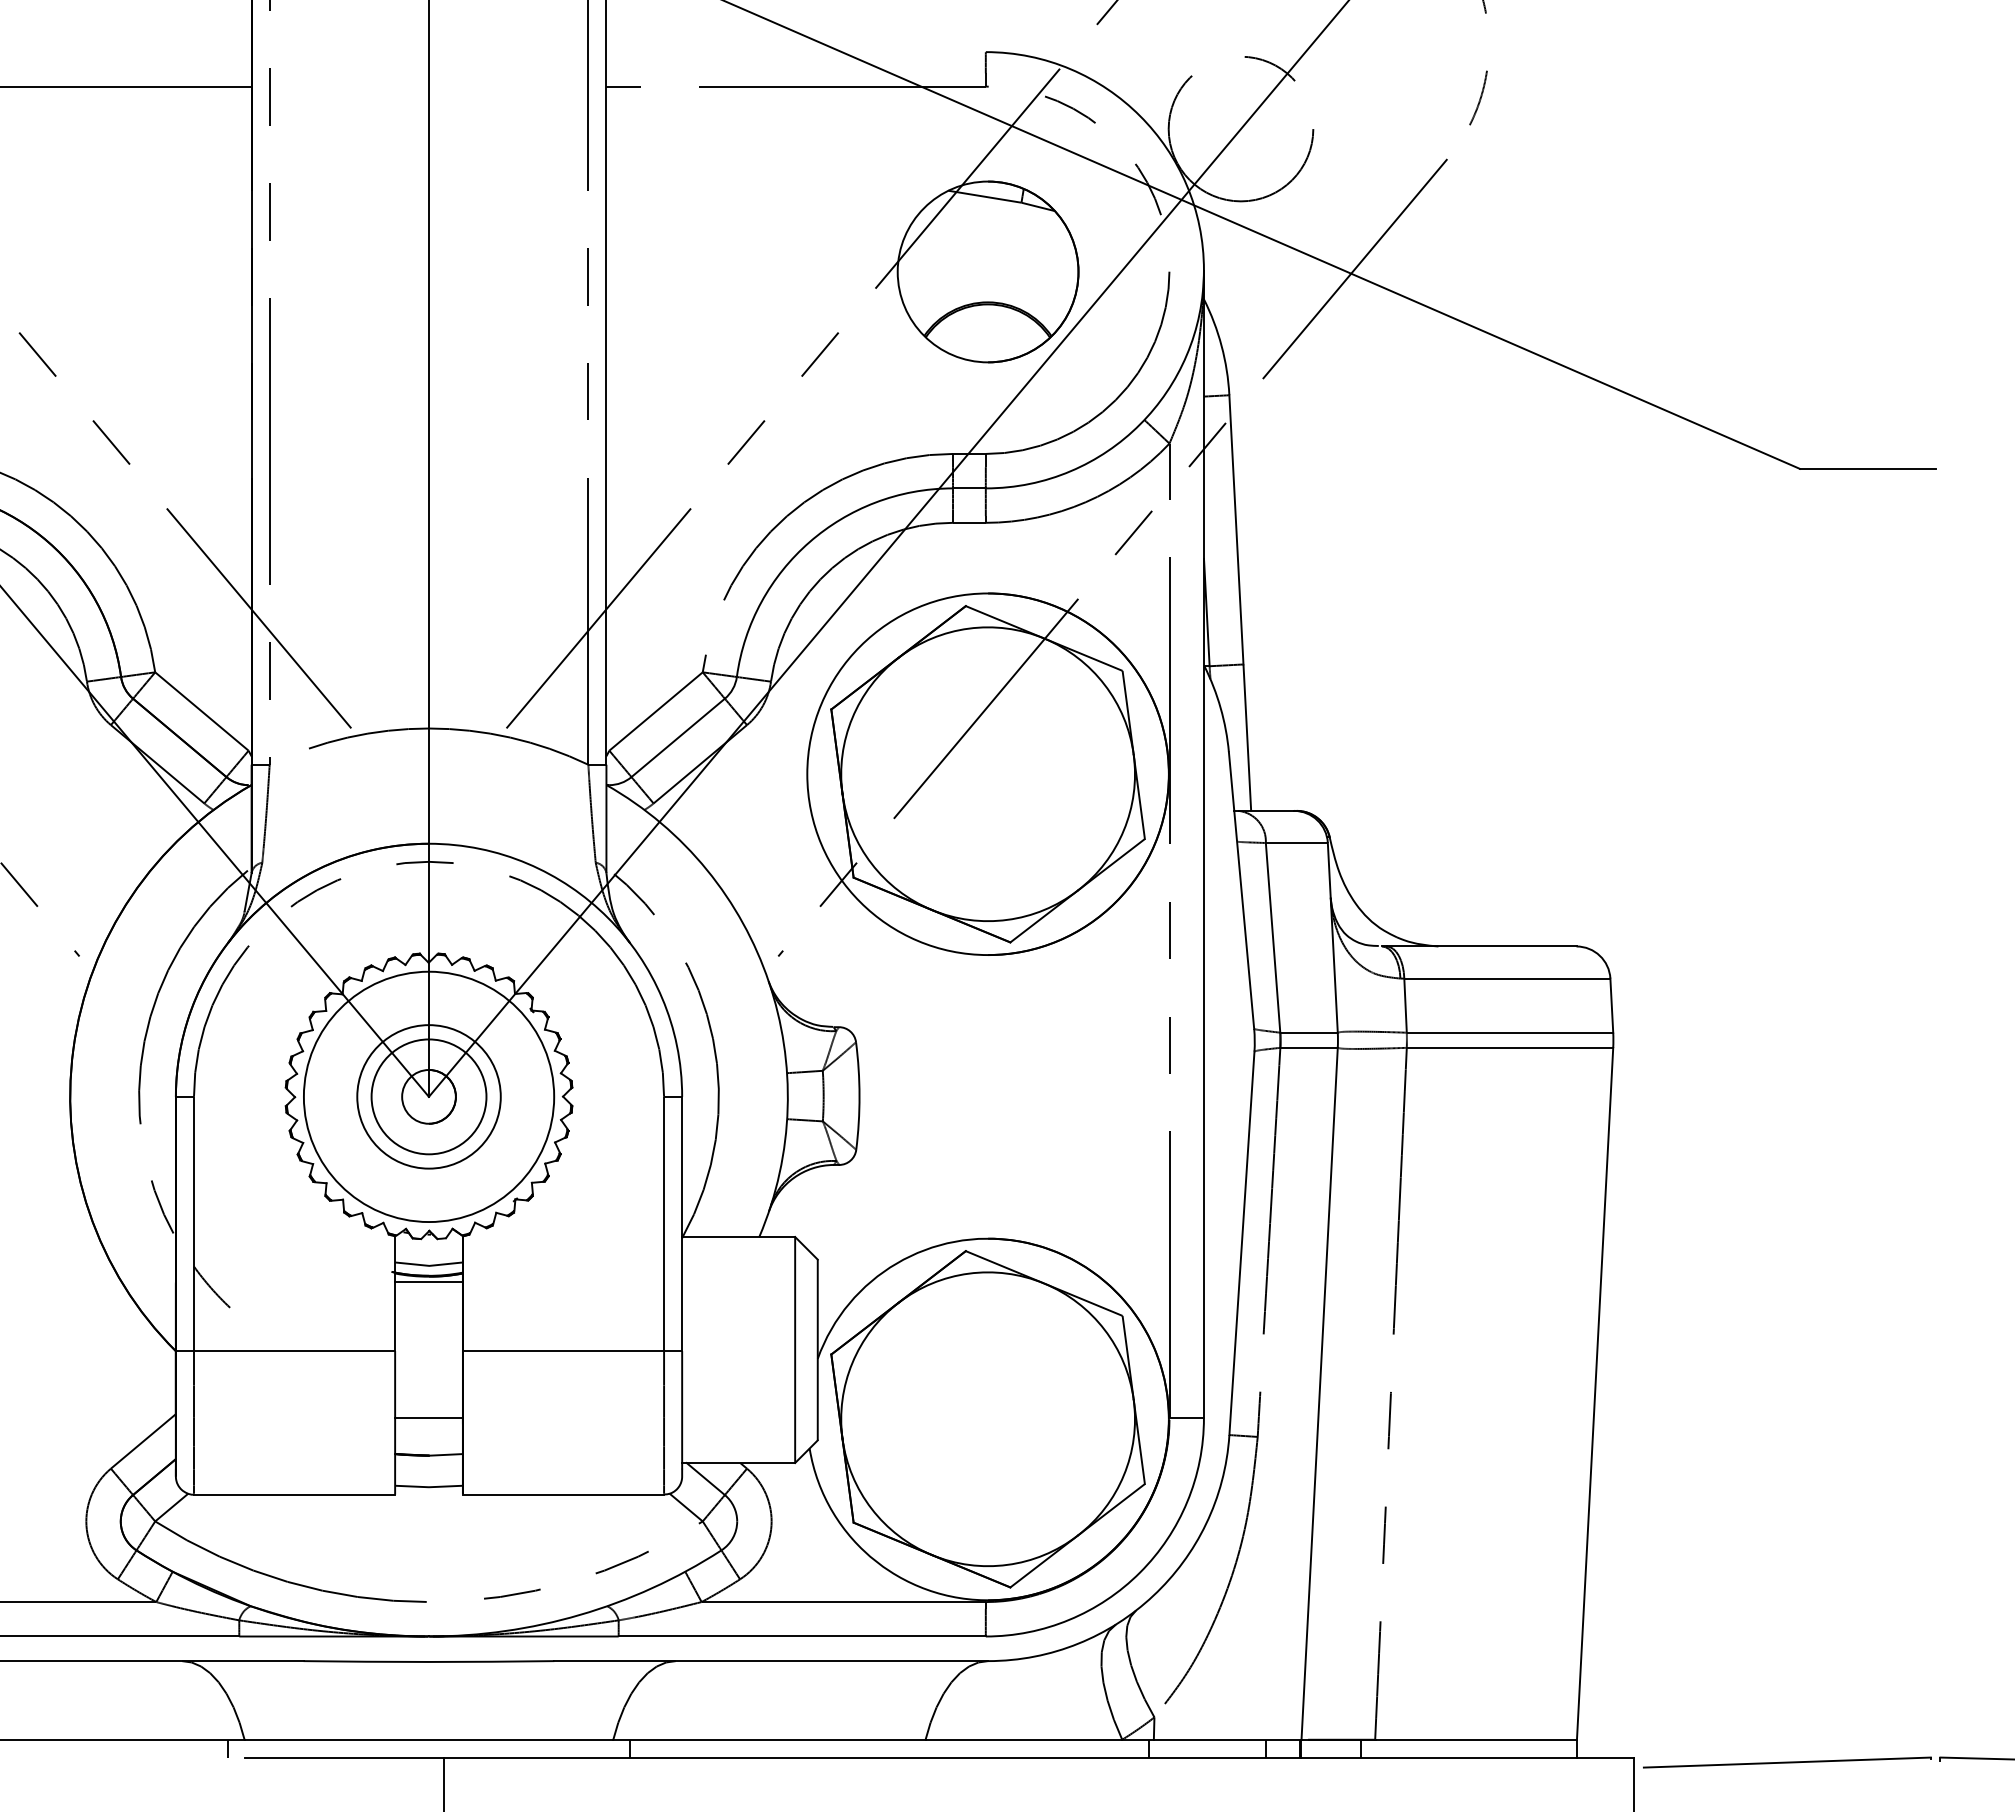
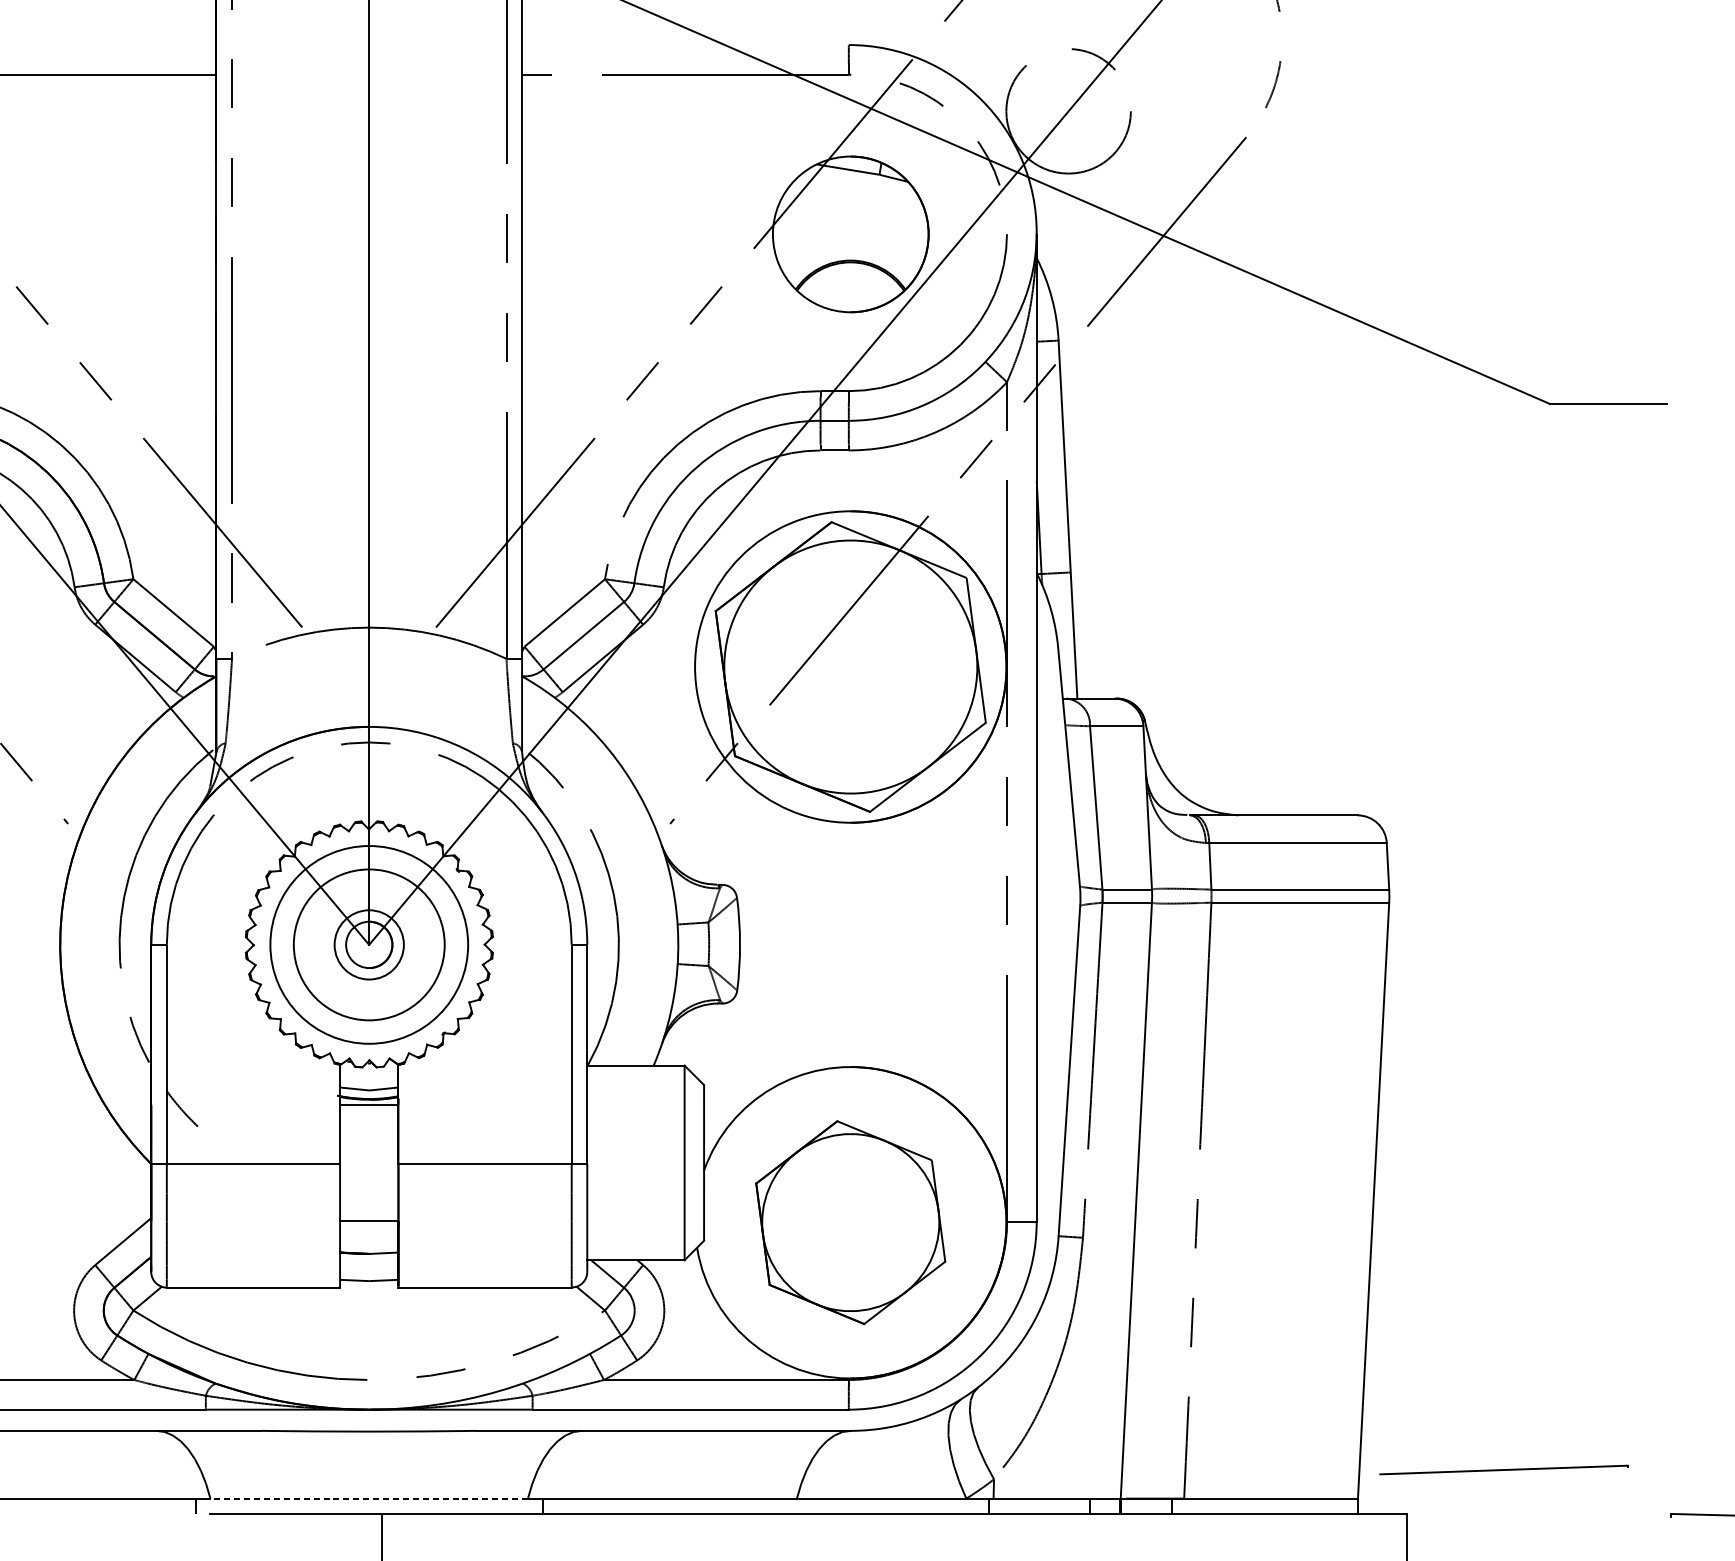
circle: (428, 1096) -> (368, 944), size x0.7
circle: (428, 1096) -> (368, 944), size x0.7
circle: (428, 1096) -> (368, 944), size x1.6
part: (987, 1419) -> (850, 1222), size x0.7
line: (428, 1739) -> (368, 1498), solid -> dashed
line: (1787, 1762) -> (1504, 1469), moved

